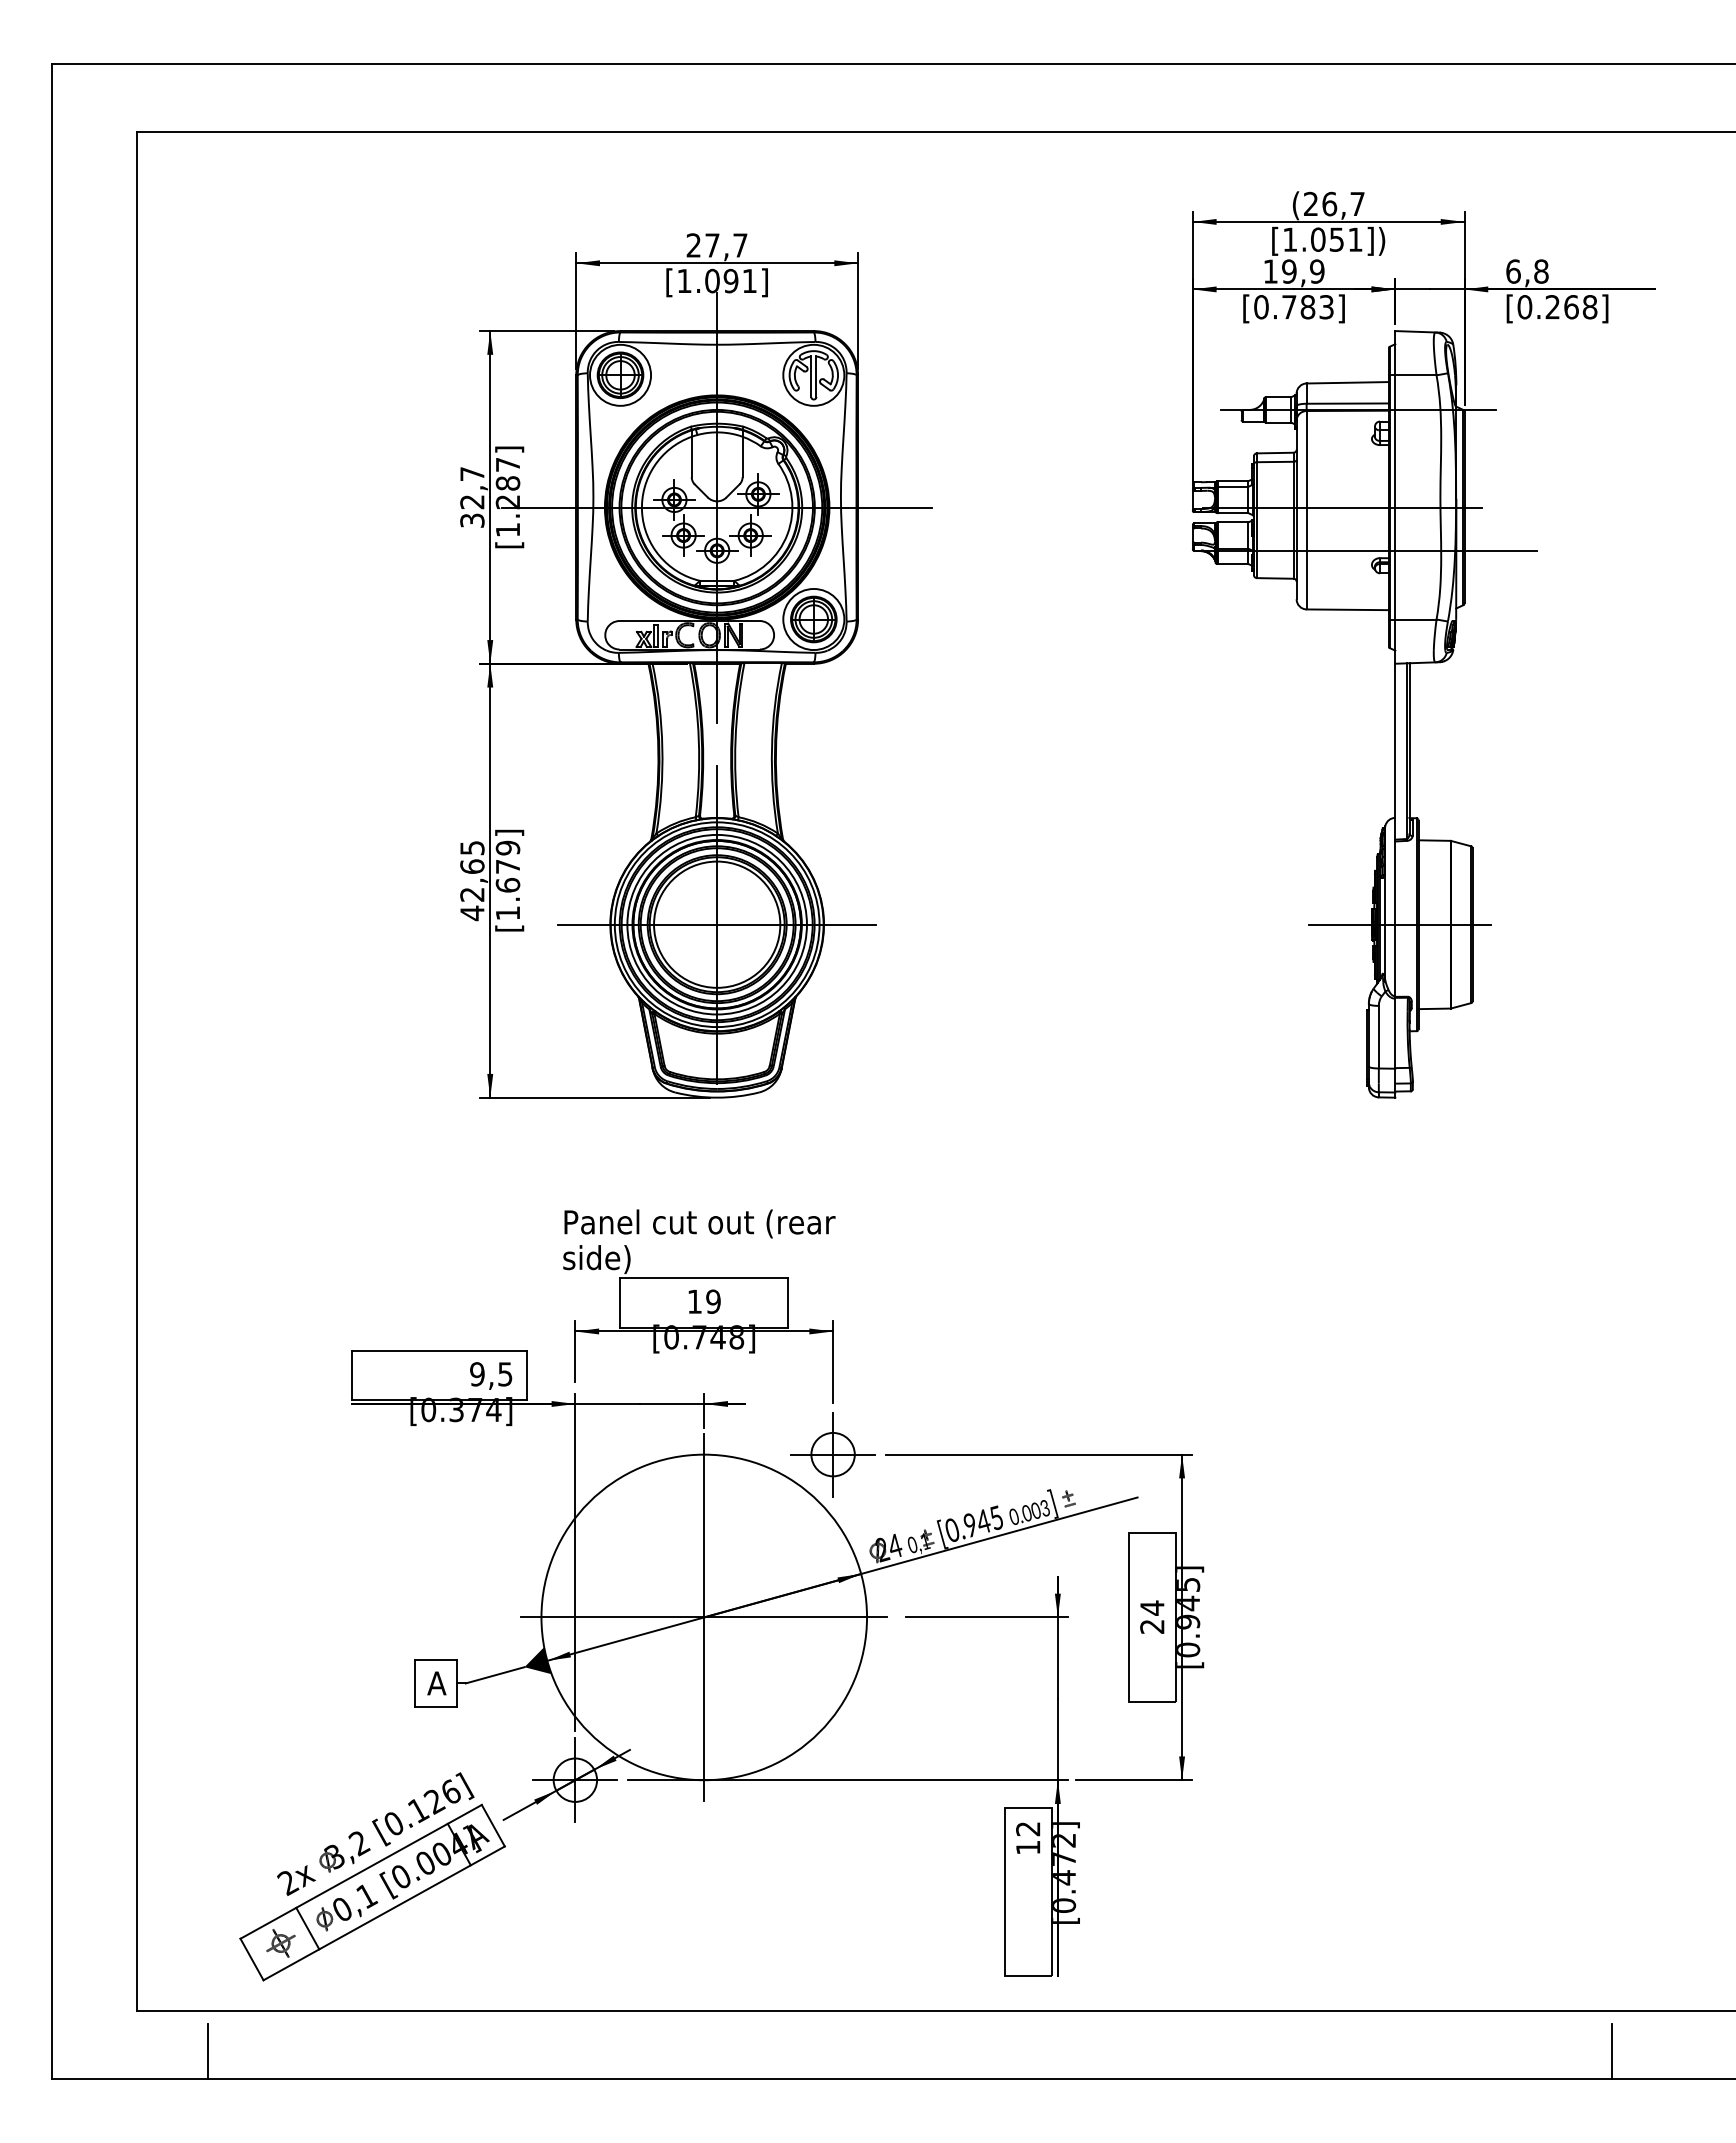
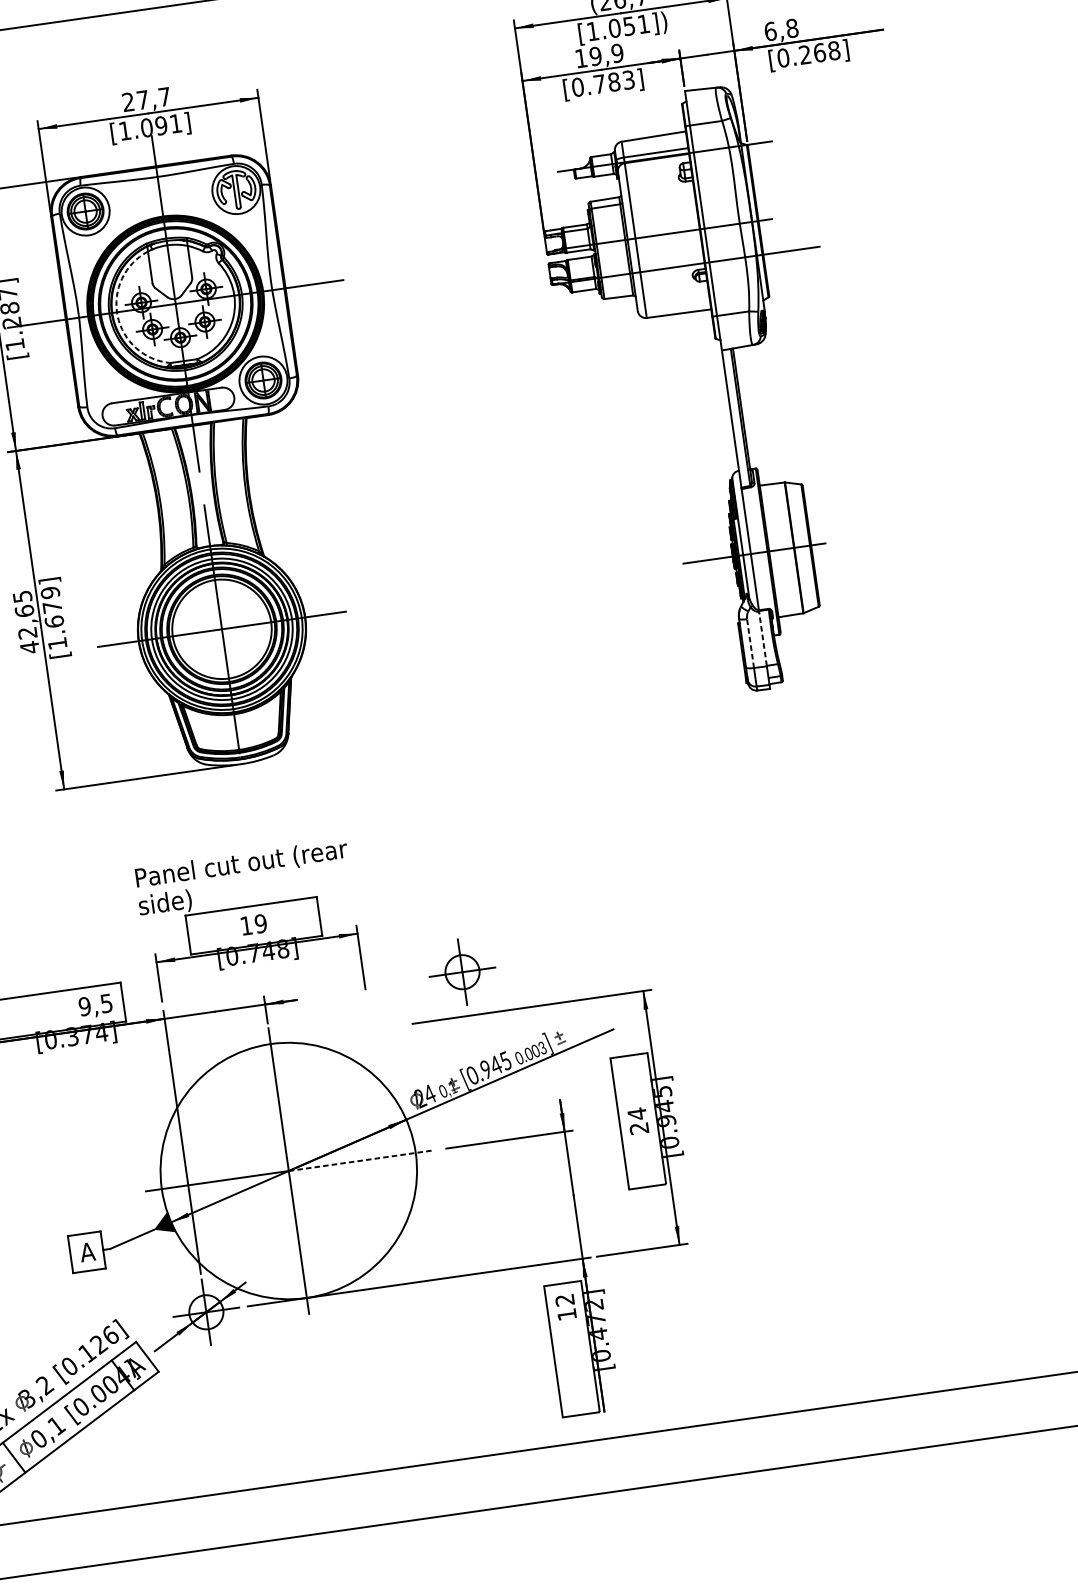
arc: (642, 511) -> (117, 315), solid -> dashed
line: (1395, 1032) -> (763, 638), solid -> dashed
line: (1378, 1036) -> (750, 643), solid -> dashed
part: (832, 1454) -> (462, 972), moved
line: (795, 1617) -> (359, 1160), solid -> dashed
line: (1612, 2051) -> (1045, 1408), removed

